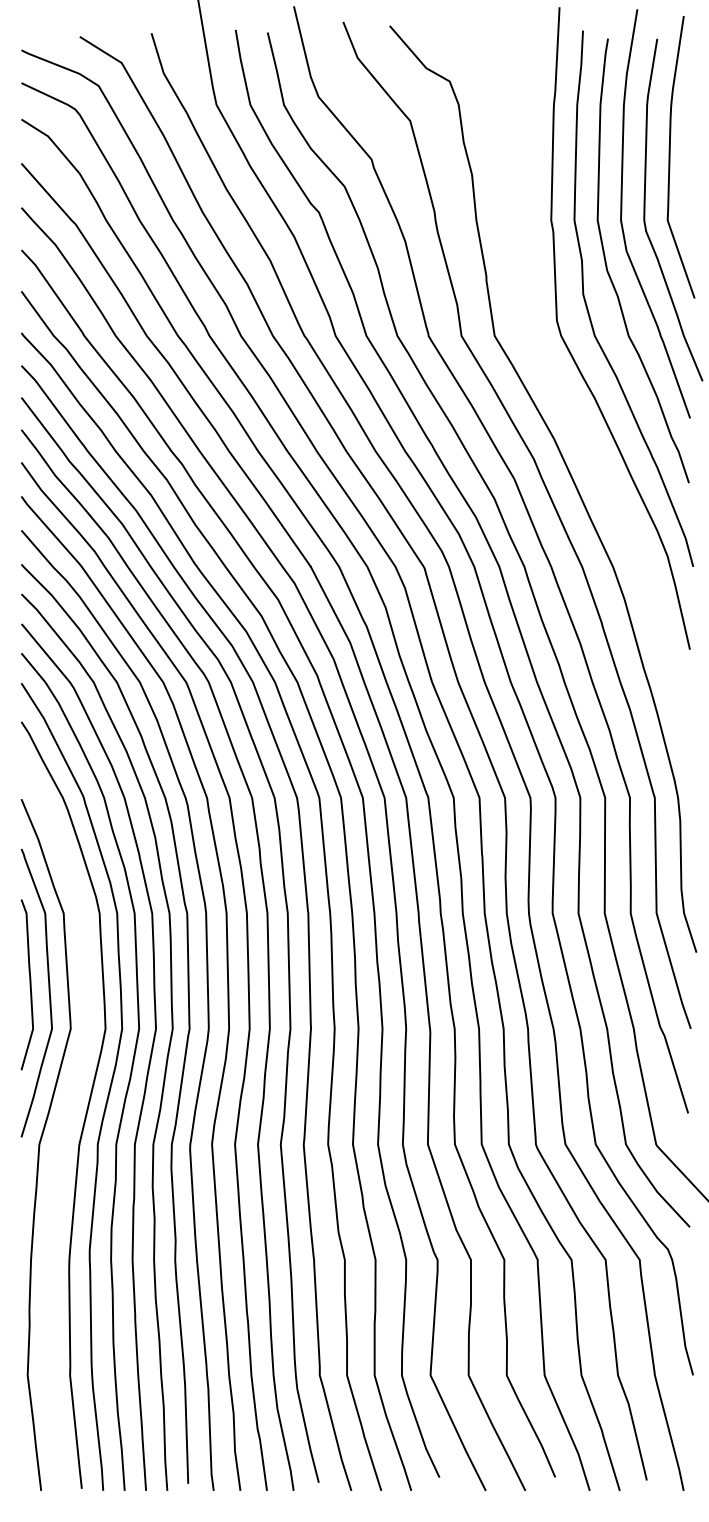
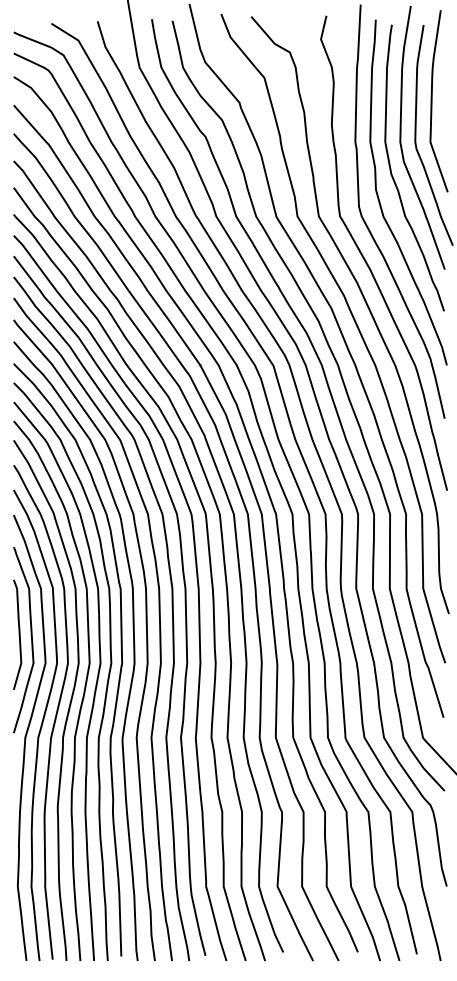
curve: (568, 404) -> (366, 260), added
curve: (62, 1125) -> (40, 725), added

